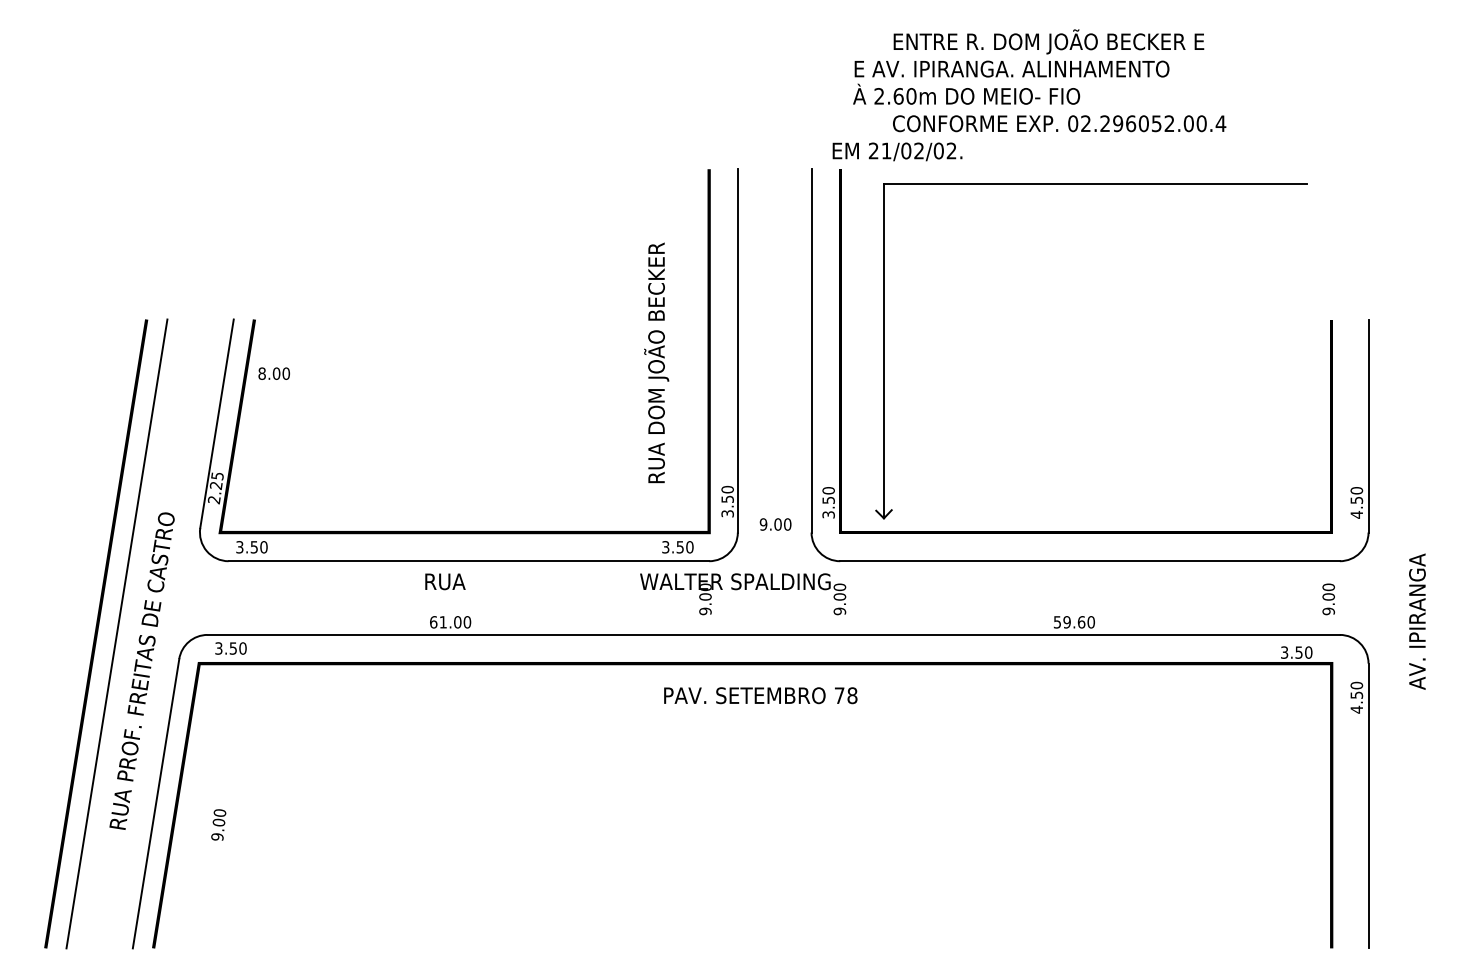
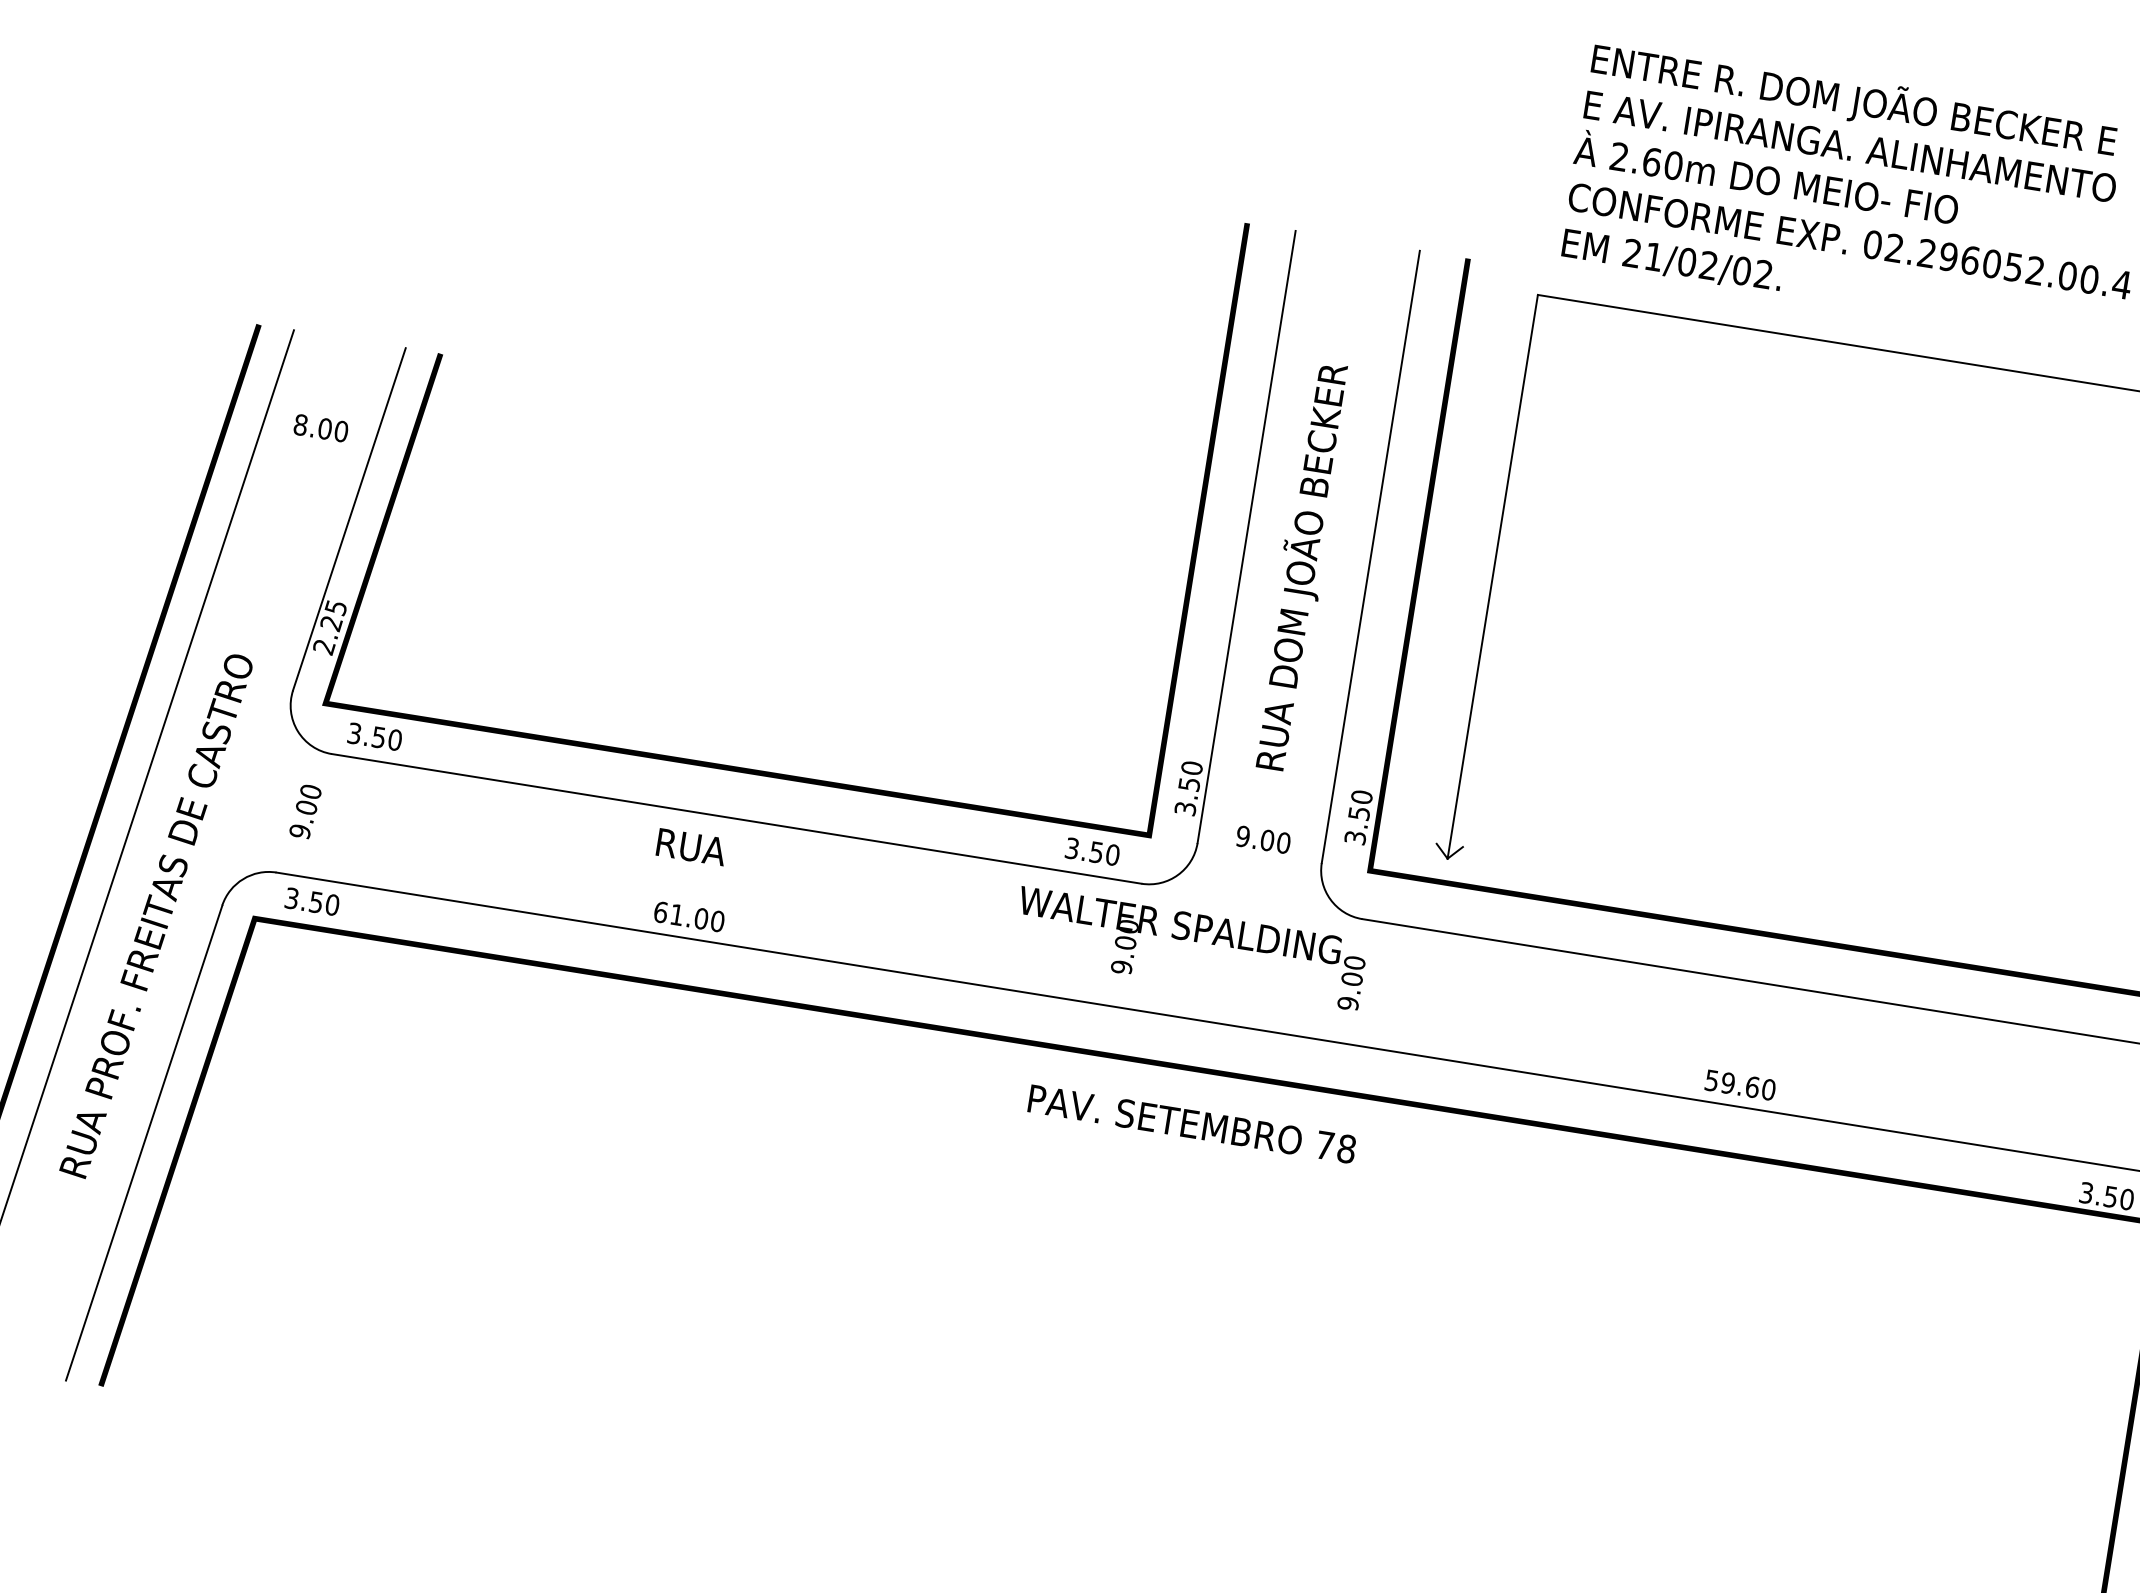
text: (1011, 82) -> (1845, 169), moved
text: (897, 151) -> (1672, 260), moved
text: (656, 362) -> (1301, 566), moved
text: (273, 373) -> (319, 427), moved
text: (218, 824) -> (305, 810), moved

